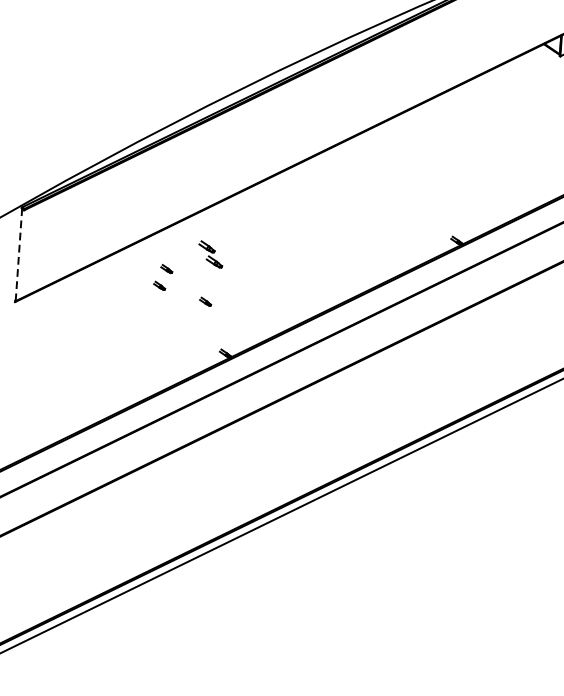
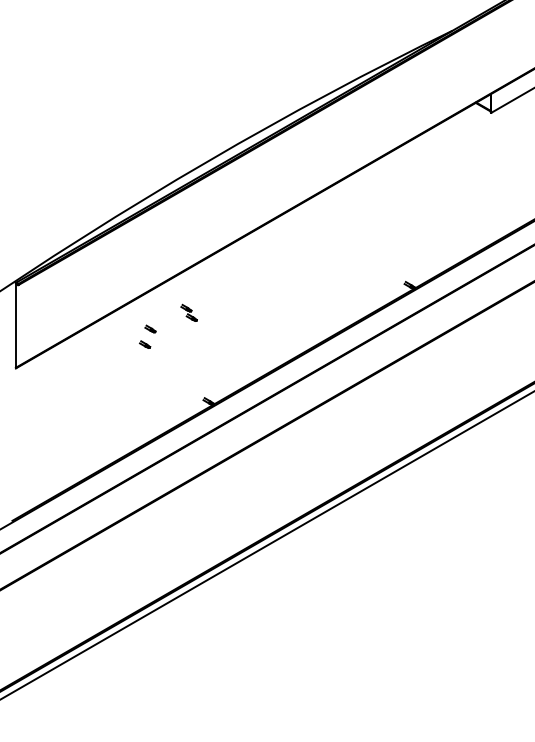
part: (210, 253) -> (188, 312), size x0.71
line: (19, 254) -> (16, 325), dashed -> solid
part: (205, 301) -> (187, 355), removed

